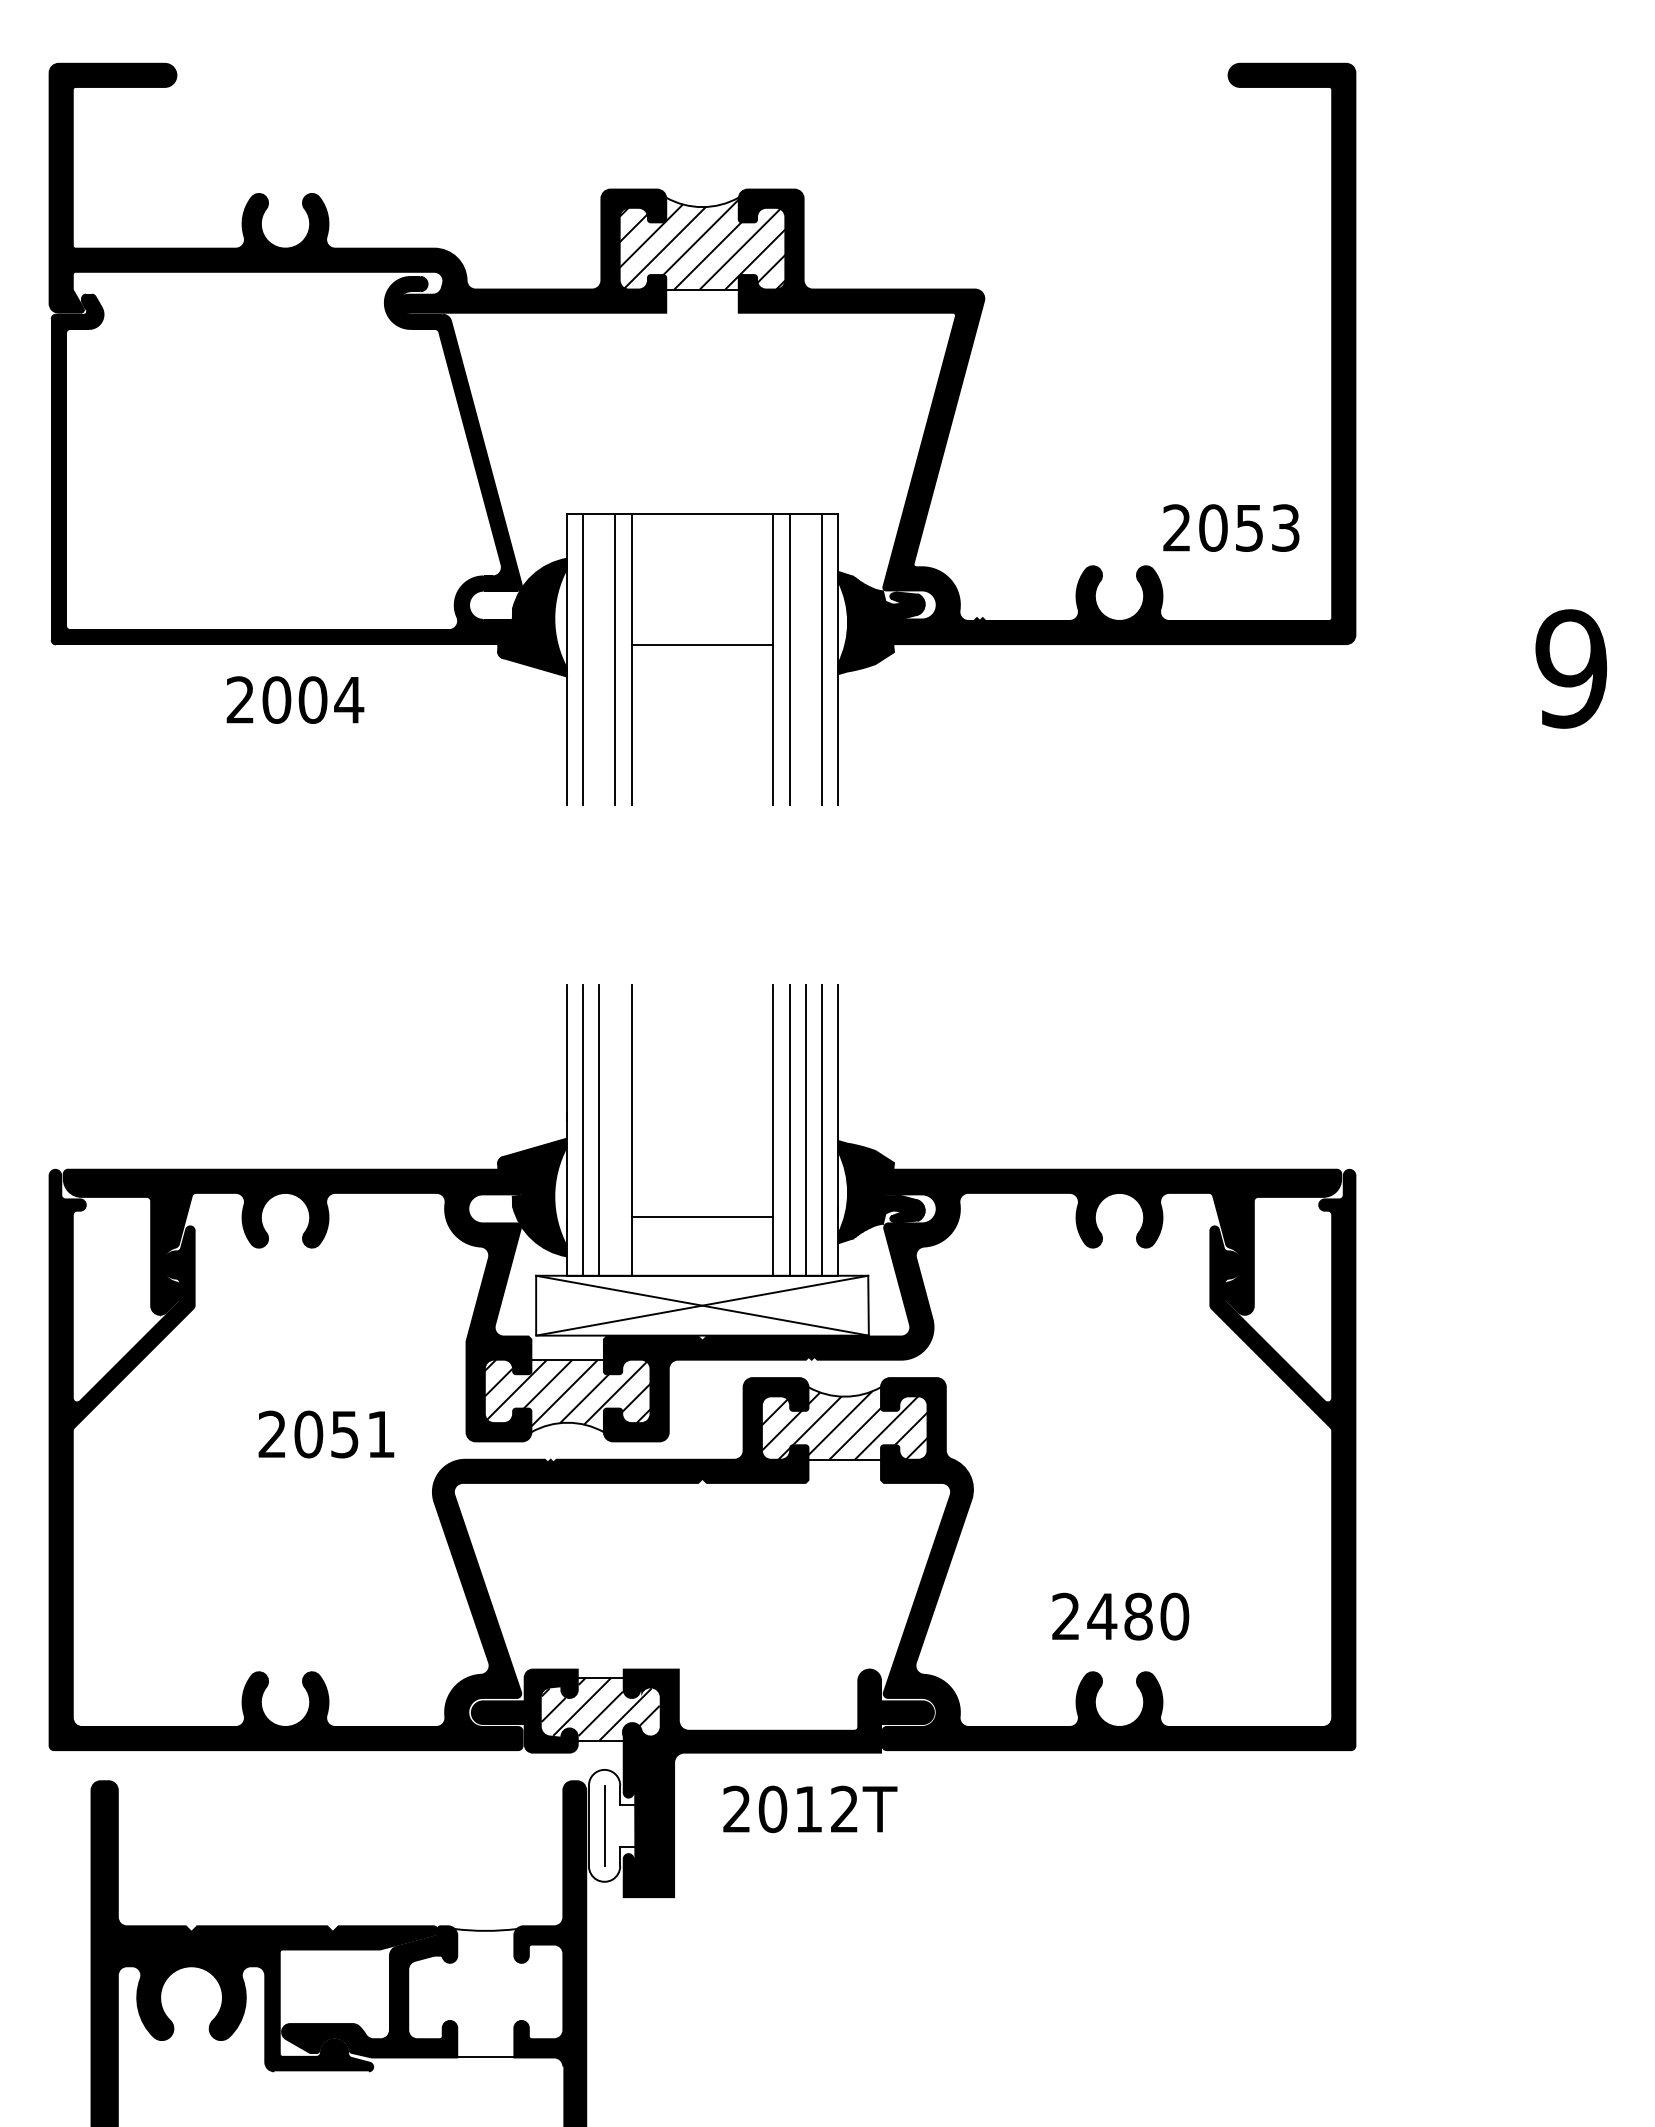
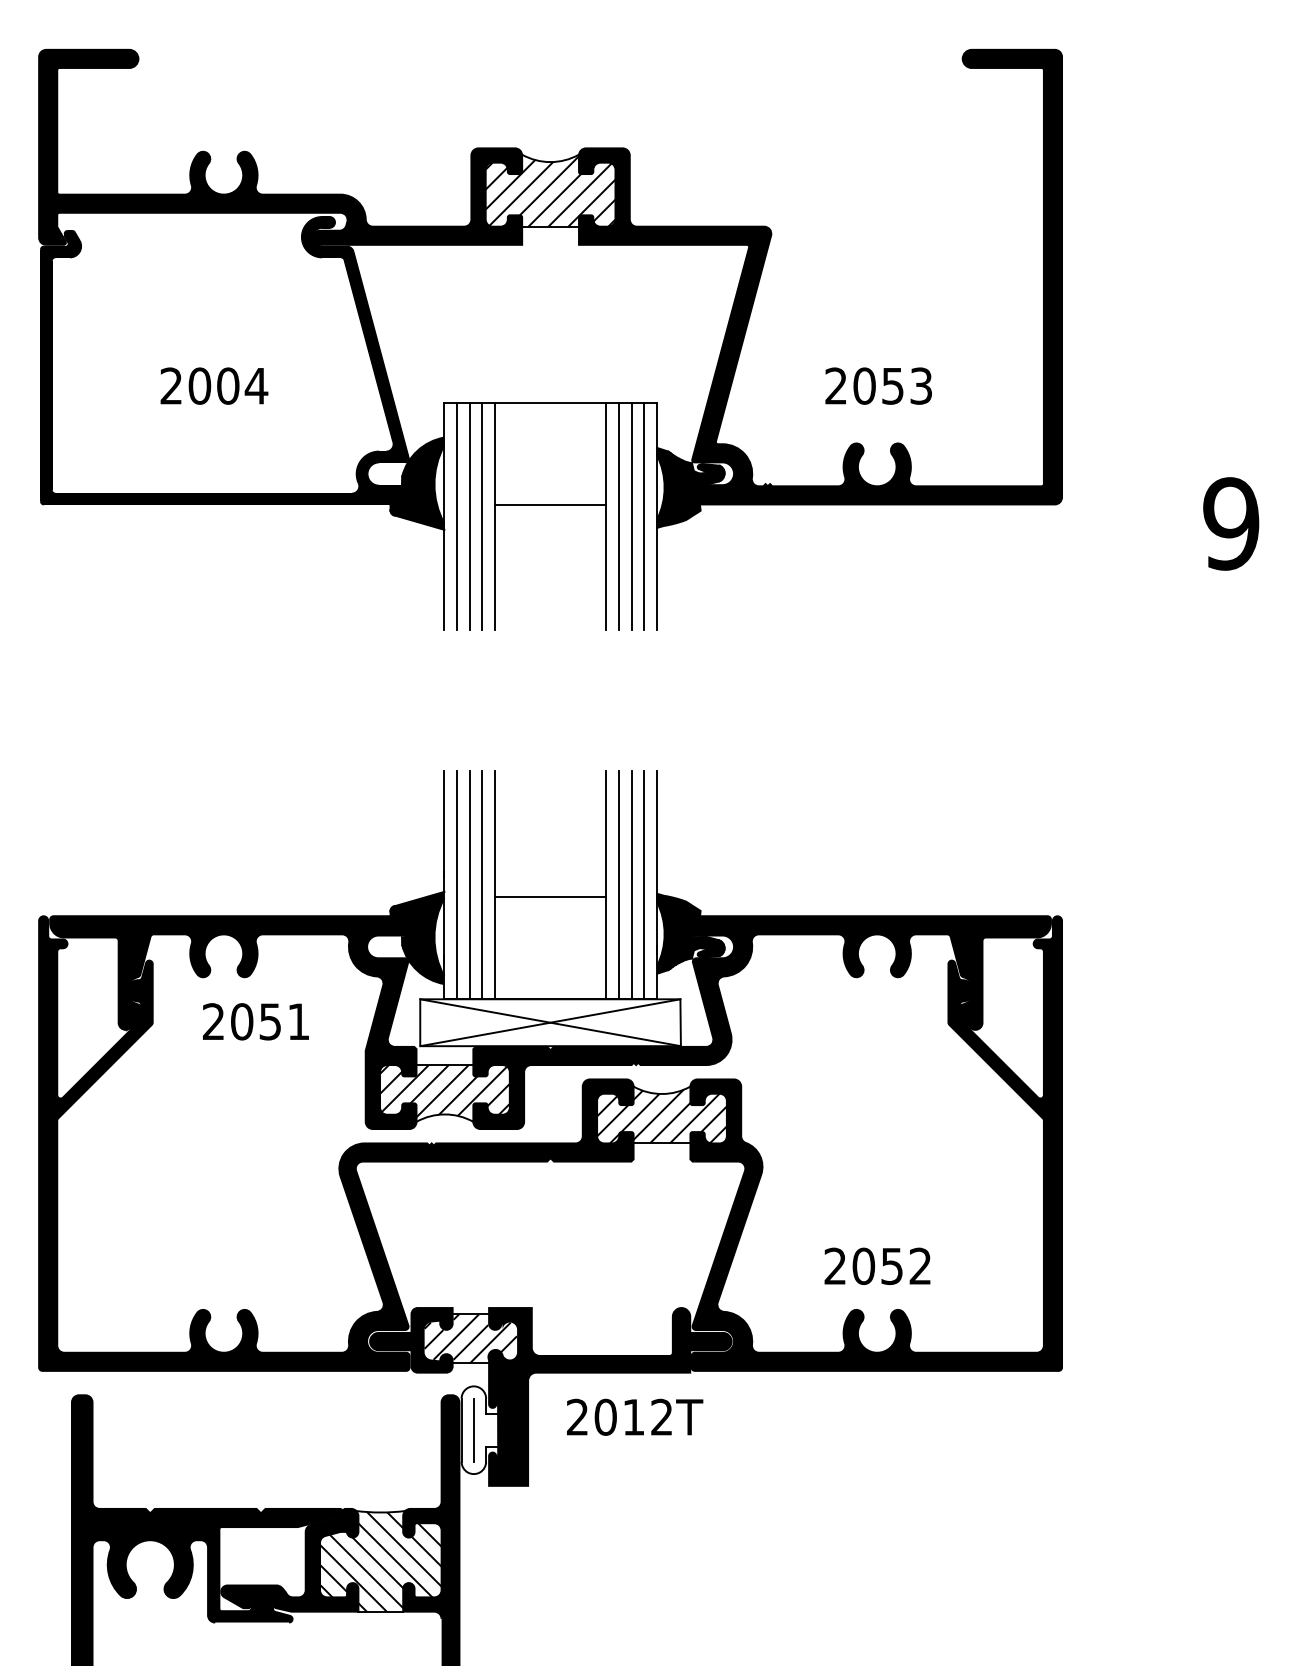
text: (1231, 527) -> (878, 385), moved
line: (599, 659) -> (469, 516), added
line: (805, 659) -> (631, 516), added
text: (295, 699) -> (214, 385), moved
line: (615, 1129) -> (482, 884), added
line: (702, 1217) -> (550, 897), moved
text: (326, 1434) -> (256, 1021), moved
text: (1138, 1616) -> (892, 1266), 2480 -> 2052
hatch: (485, 1993) -> (380, 1561), added

